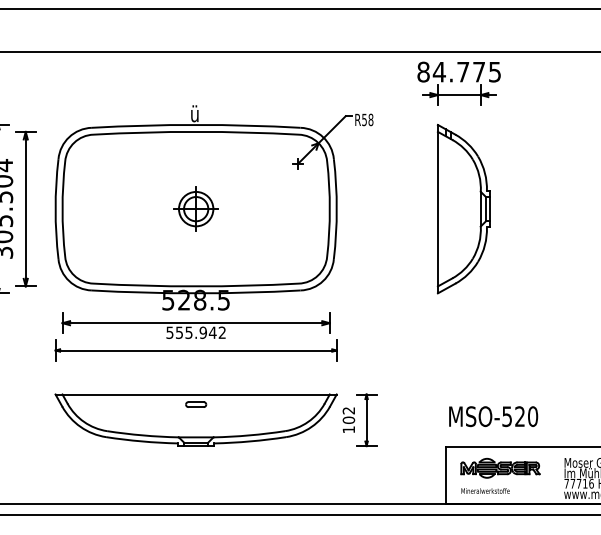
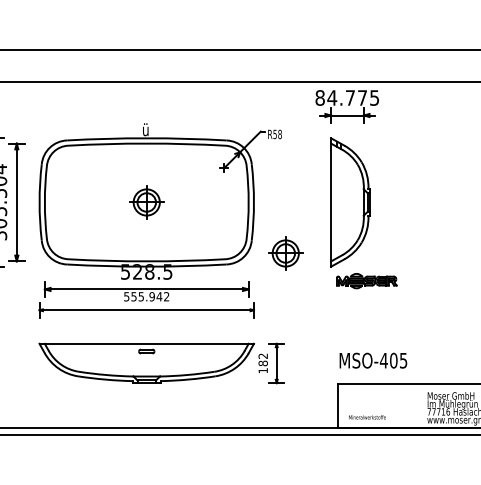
part: (378, 276) -> (285, 253), added
text: (519, 416) -> (393, 360), MSO-520 -> MSO-405
text: (347, 420) -> (262, 363), 102 -> 182
part: (500, 468) -> (366, 281), moved

